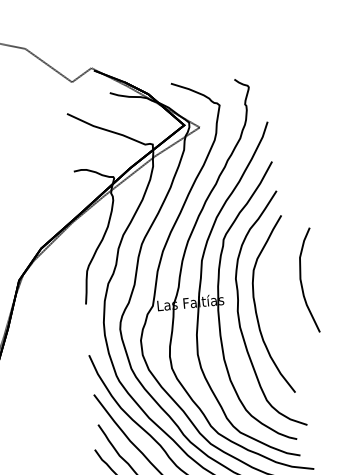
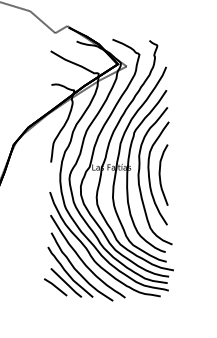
curve: (302, 280) -> (160, 174), moved

